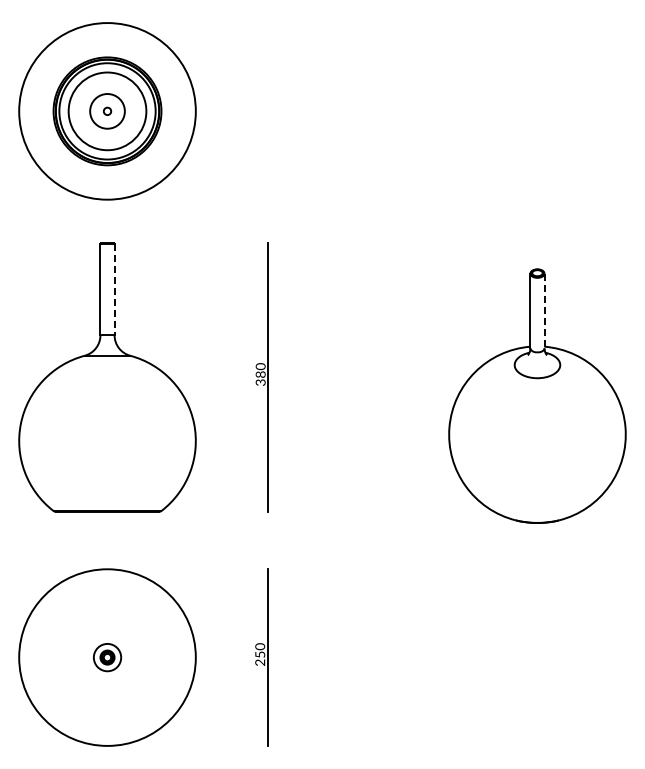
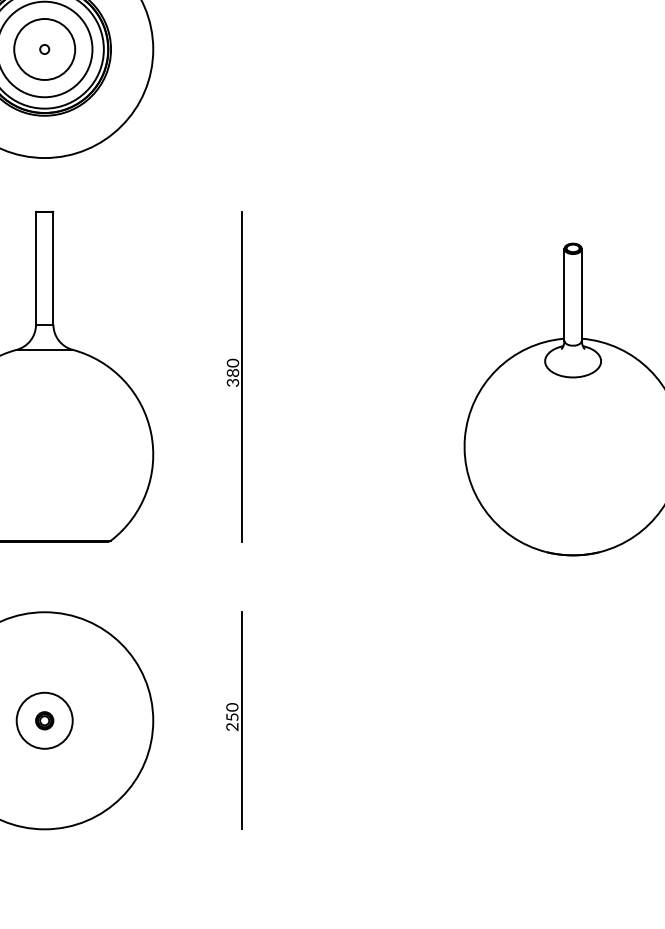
circle: (107, 111) -> (44, 49), size x1.43
line: (114, 289) -> (53, 268), dashed -> solid
line: (544, 311) -> (581, 295), dashed -> solid
circle: (107, 657) -> (44, 720), size x1.67

